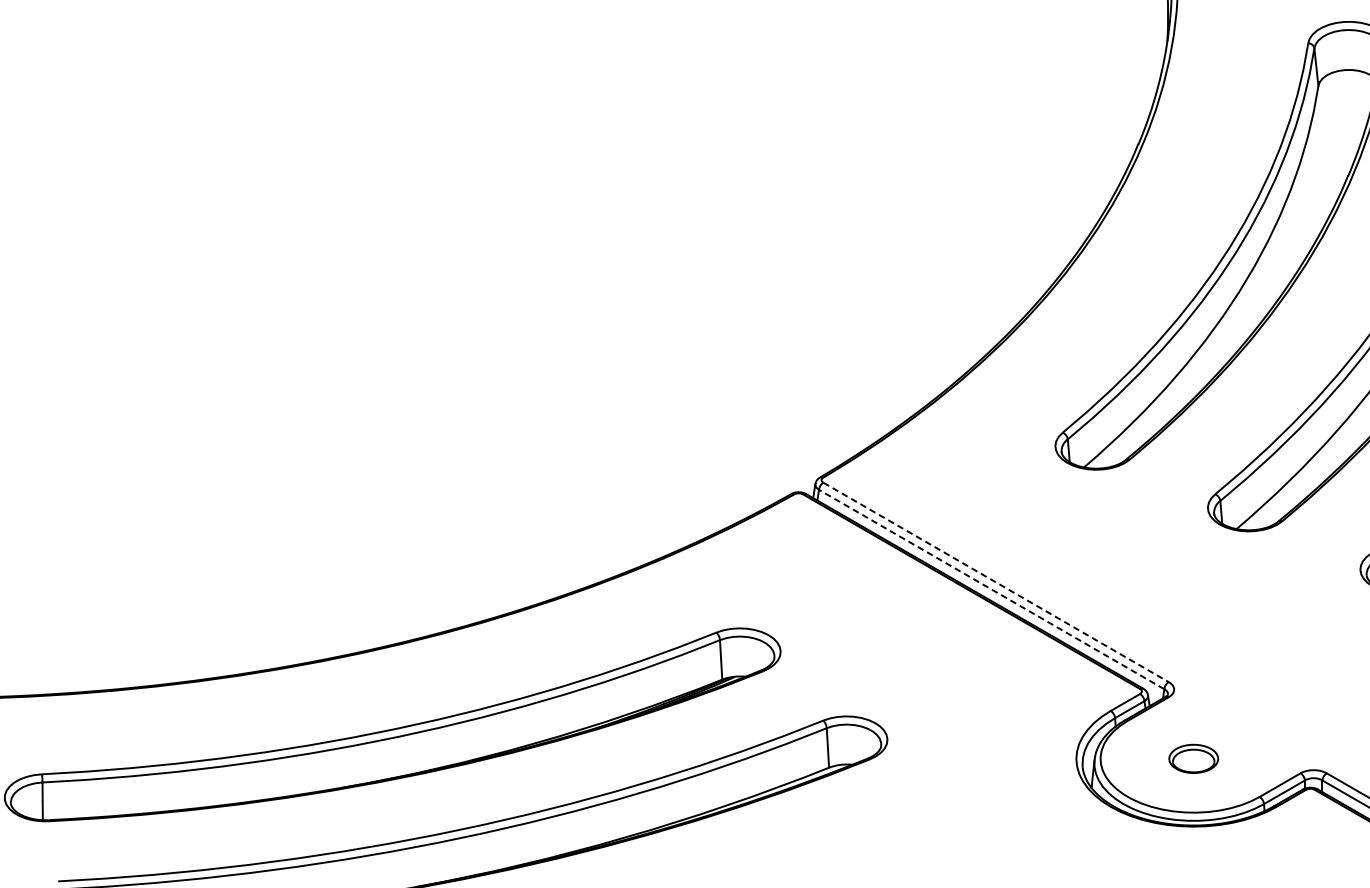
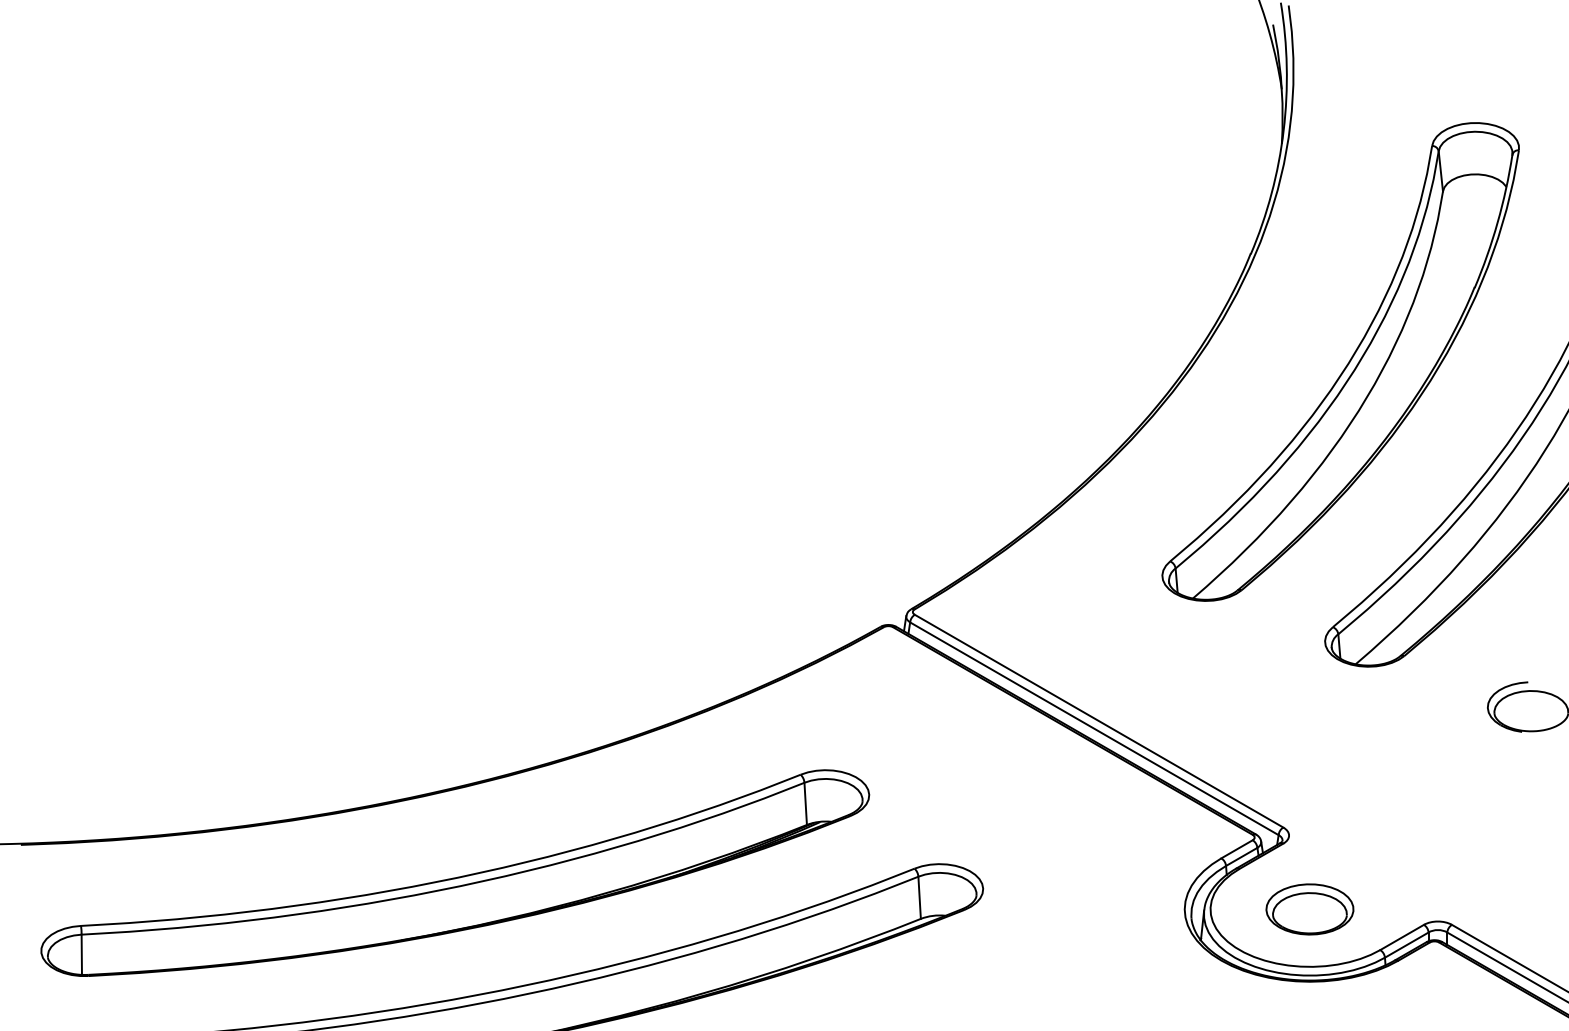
line: (996, 582) -> (1099, 721), dashed -> solid
line: (991, 589) -> (1094, 728), dashed -> solid
part: (1193, 758) -> (1309, 909), size x1.67

